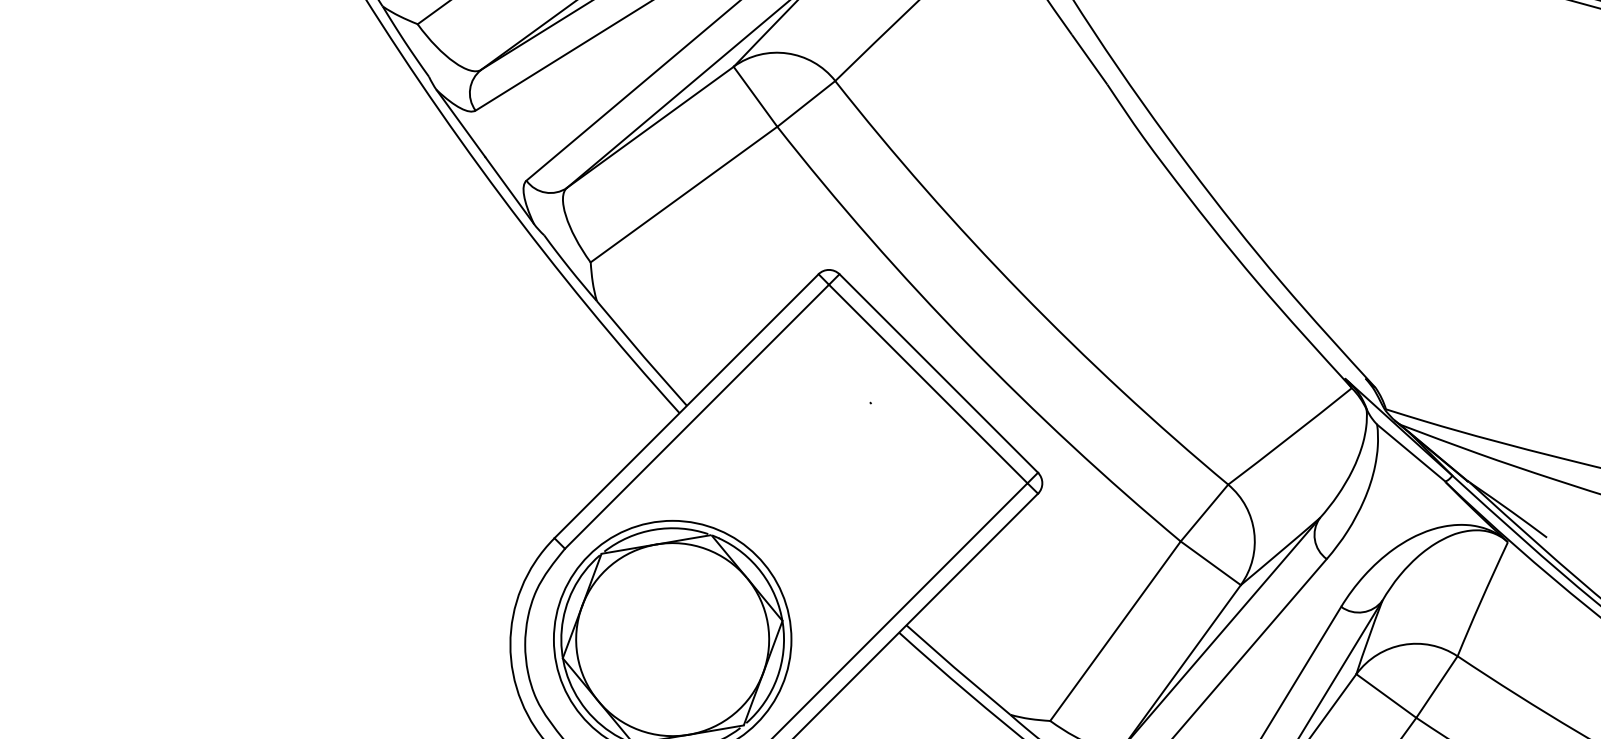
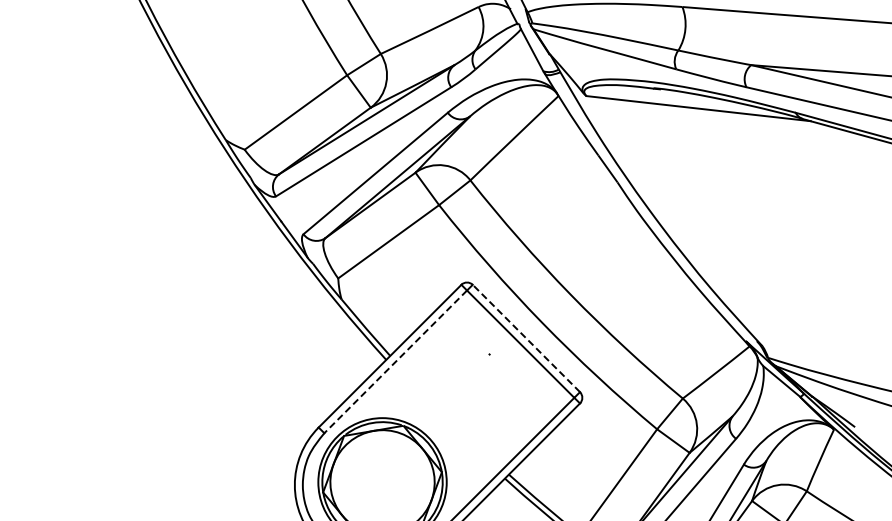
line: (938, 373) -> (526, 338), solid -> dashed
line: (696, 416) -> (395, 361), solid -> dashed

